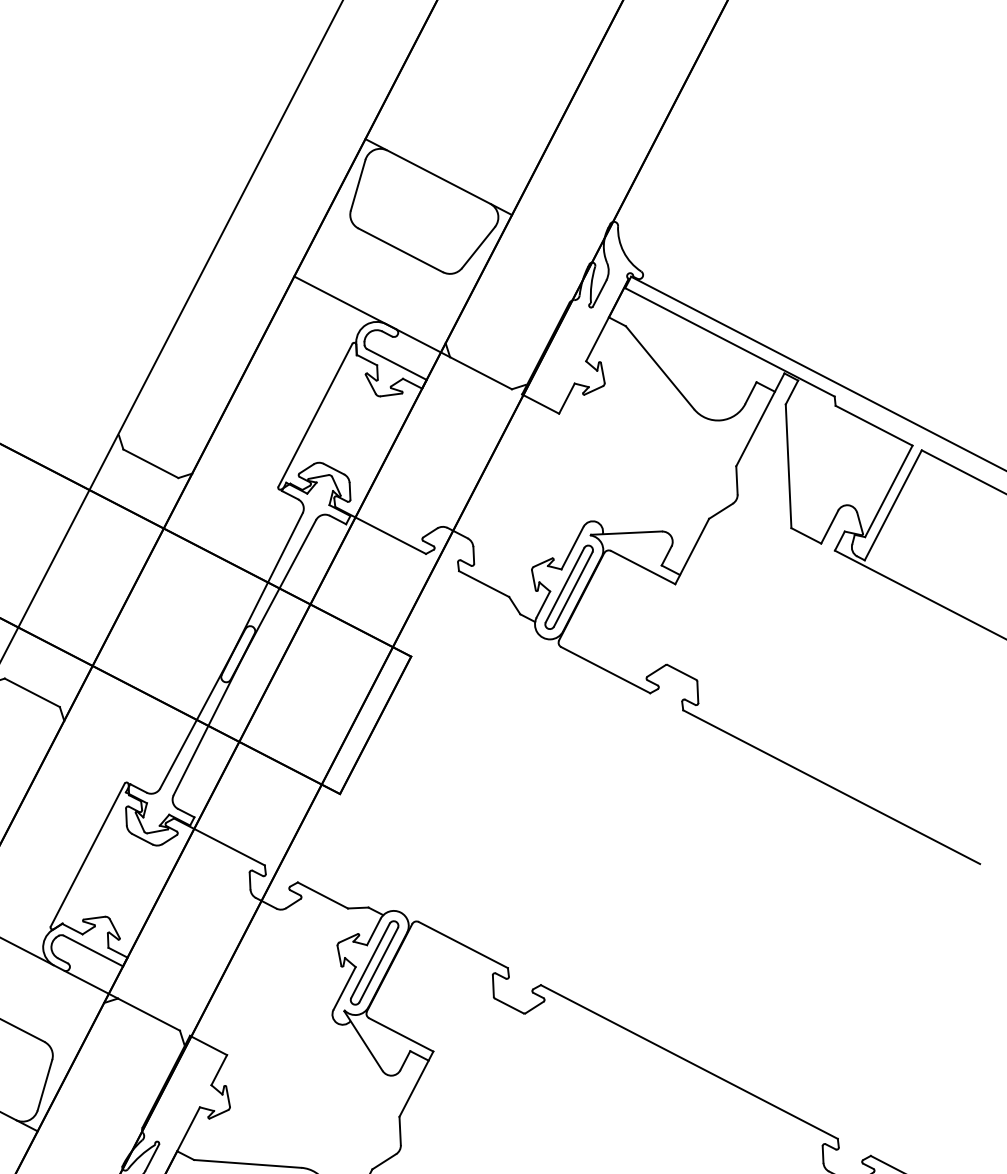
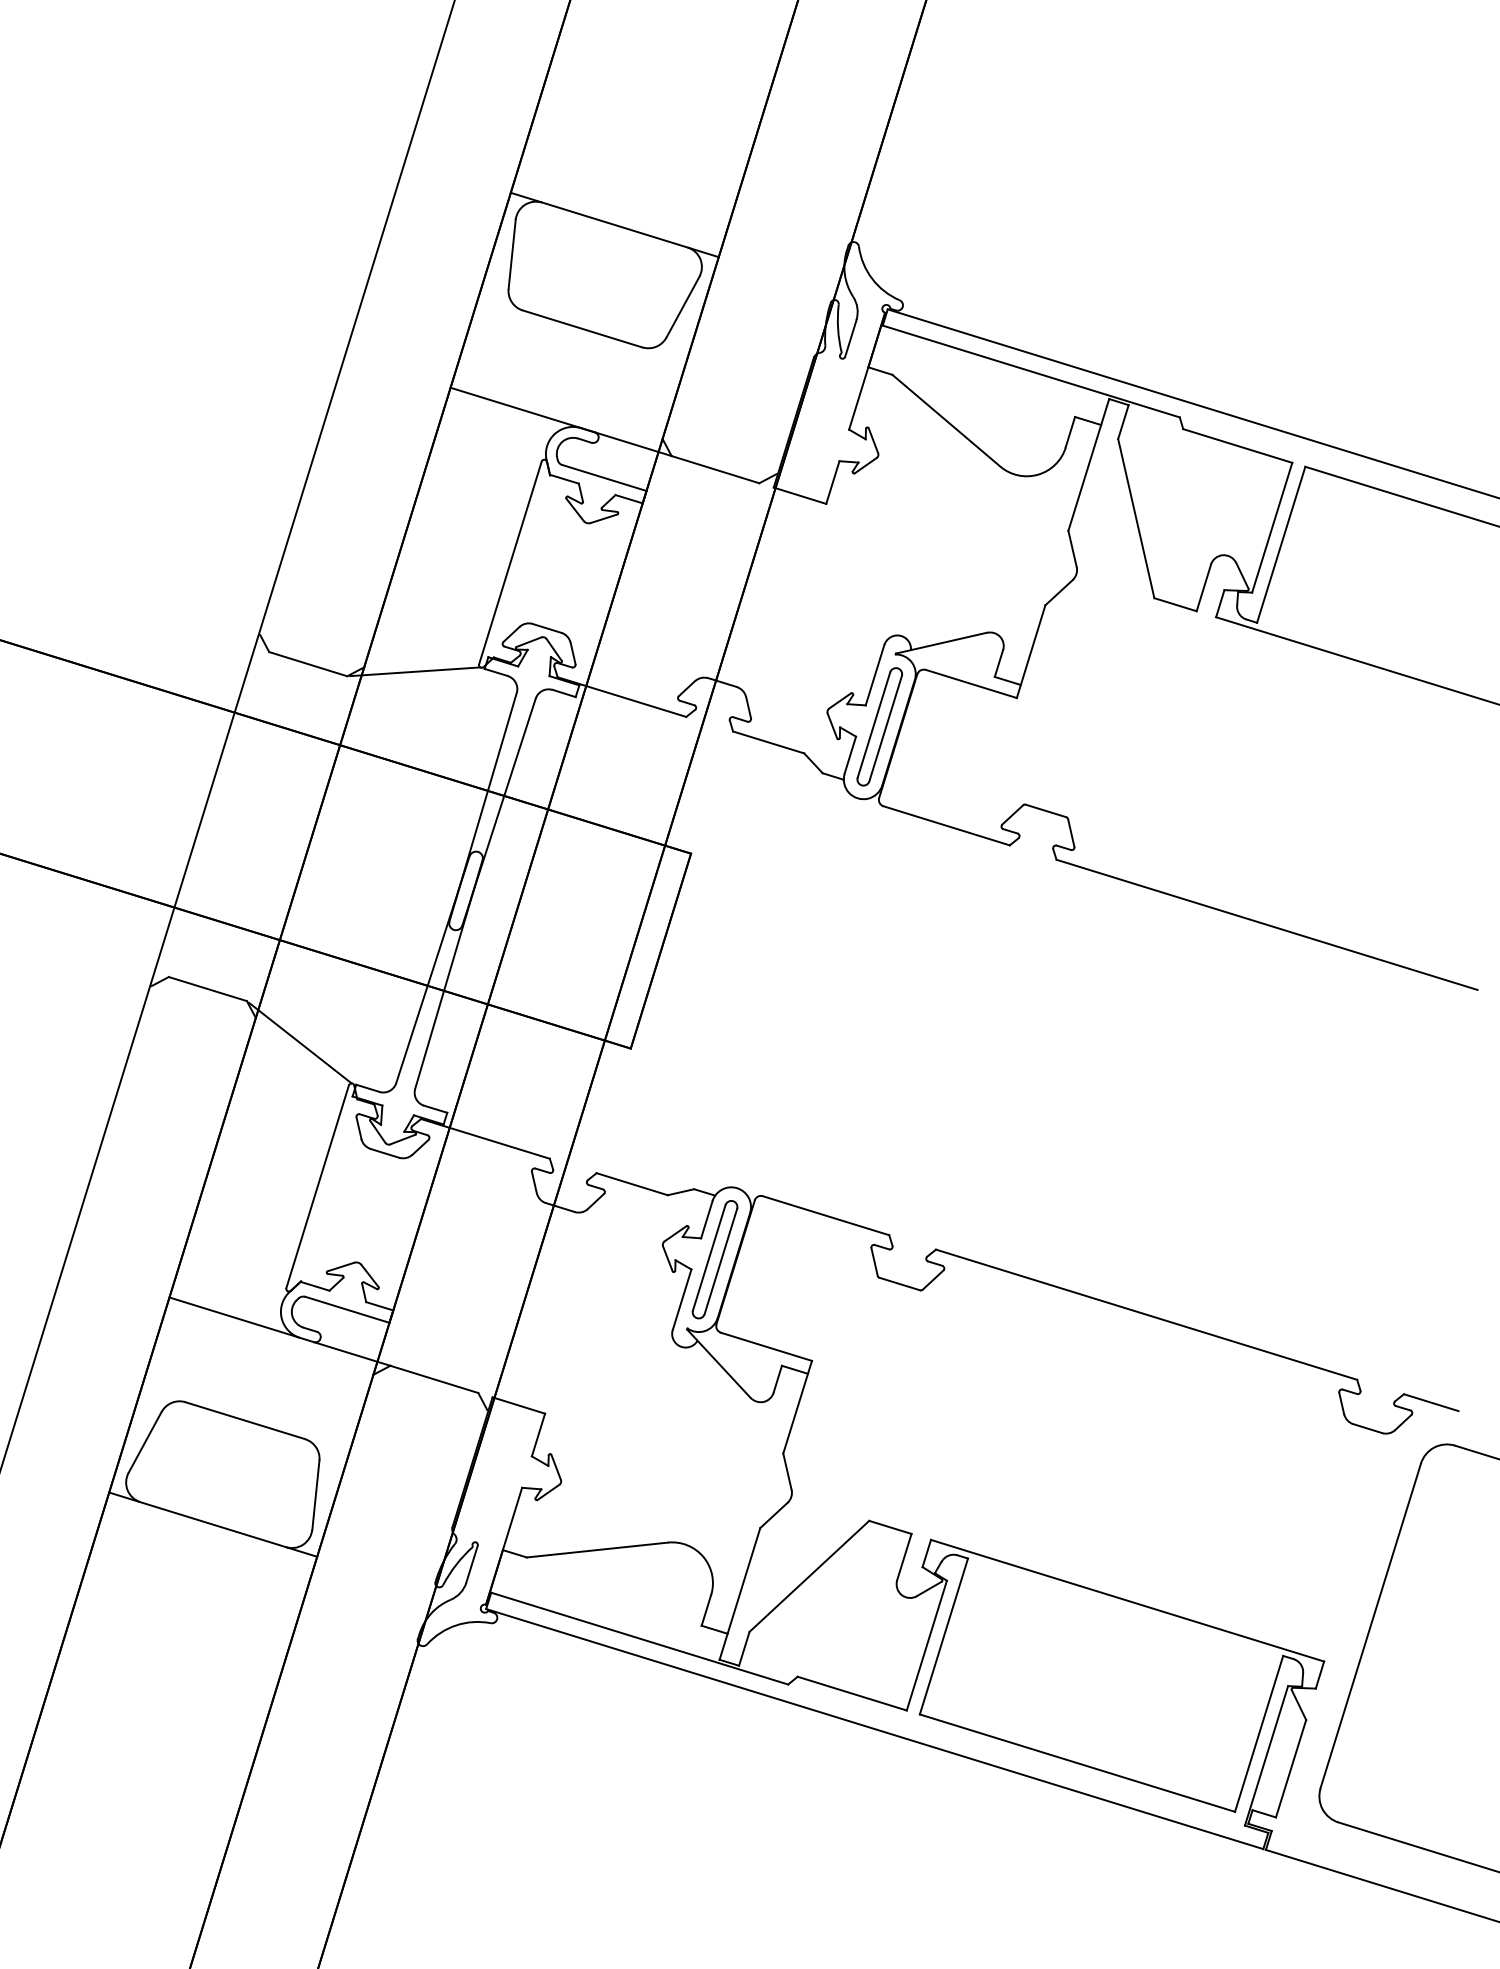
line: (229, 483) -> (415, 671), added
line: (94, 745) -> (300, 1042), added

